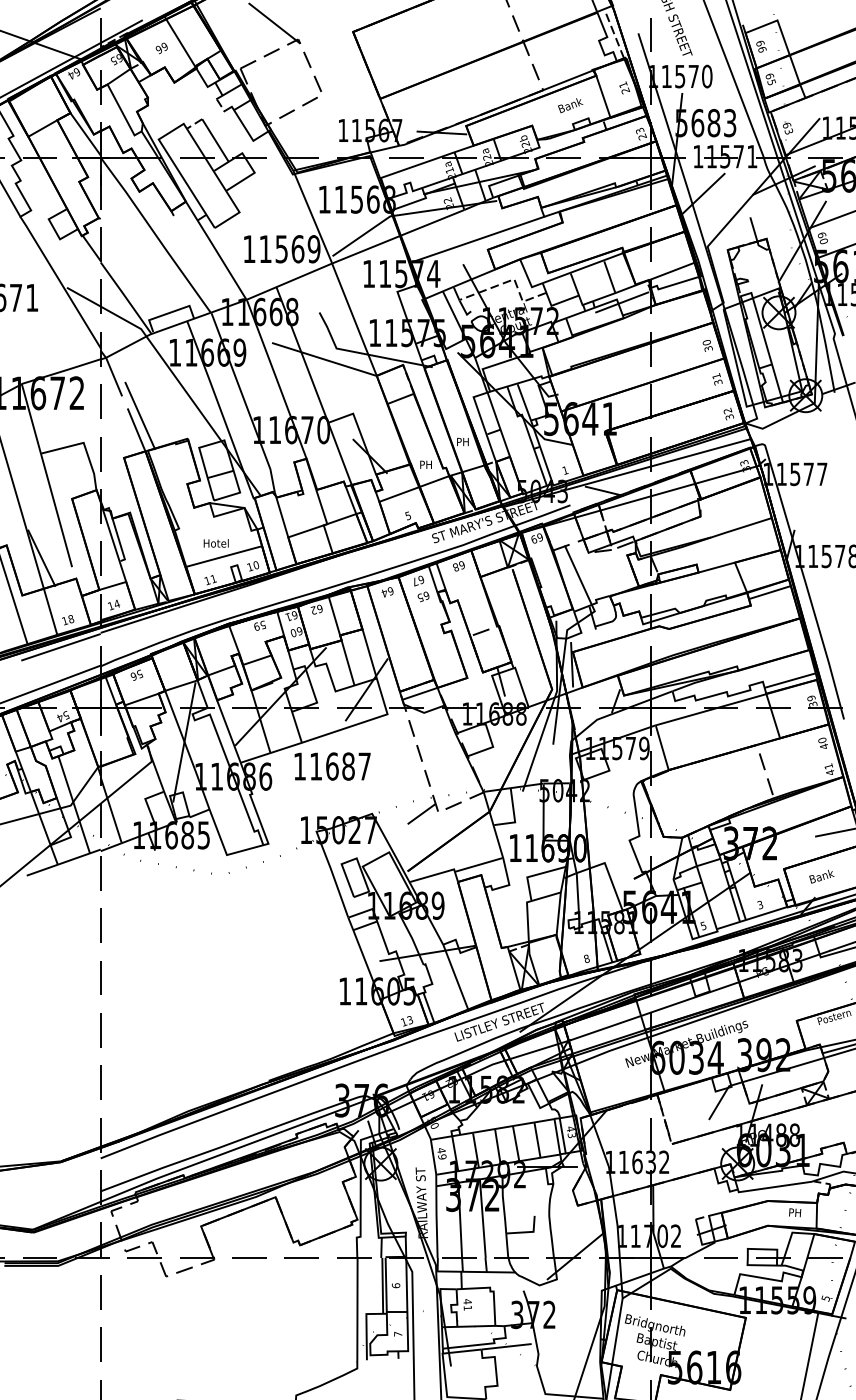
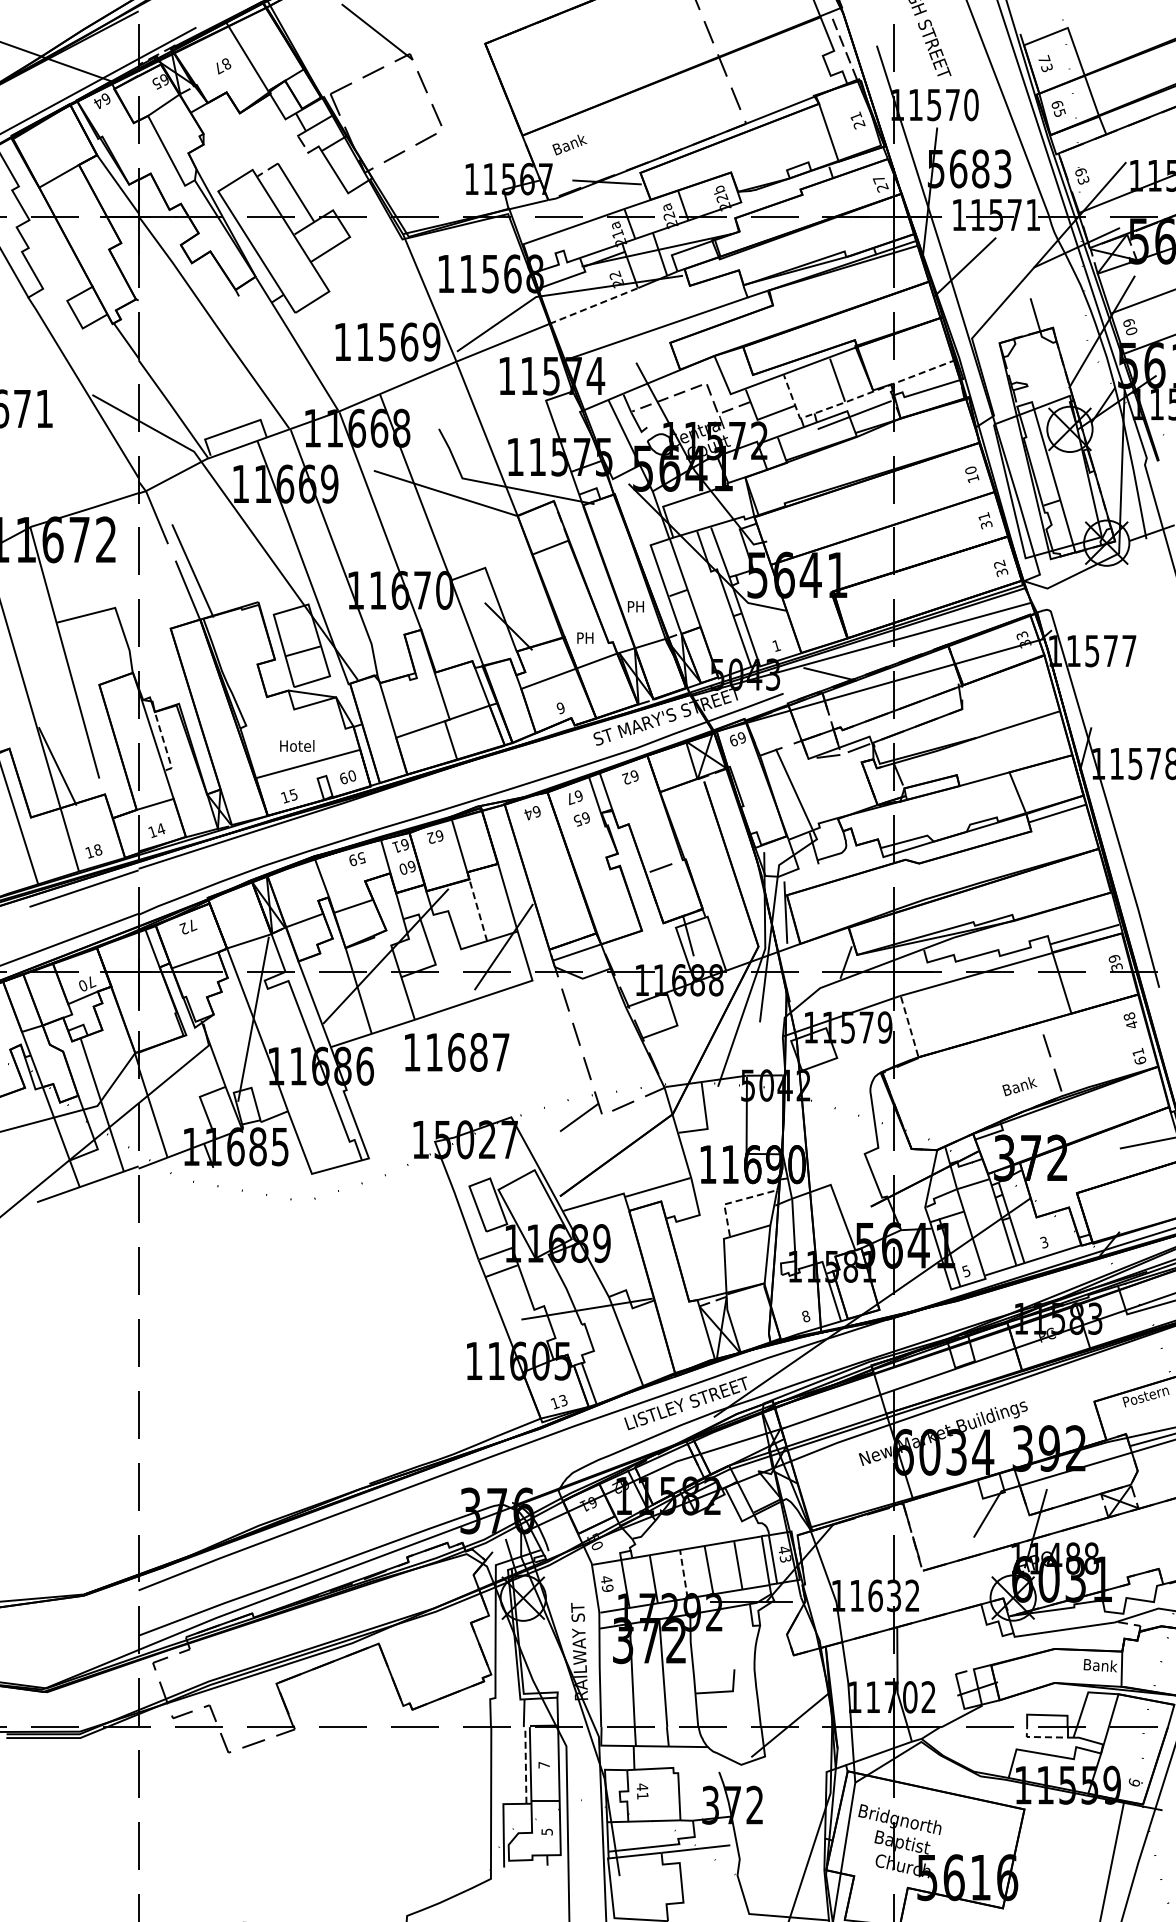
text: (761, 46) -> (1045, 63), 66 -> 73
text: (161, 48) -> (222, 66), 66 -> 87
text: (570, 105) -> (569, 144), moved
text: (639, 130) -> (878, 179), 23 -> 27
line: (432, 223) -> (593, 306), solid -> dashed
line: (622, 290) -> (855, 398), solid -> dashed
text: (708, 348) -> (973, 478), 30 -> 10
text: (407, 516) -> (560, 708), 5 -> 9
line: (119, 541) -> (164, 743), solid -> dashed
text: (249, 567) -> (343, 778), 10 -> 60
text: (456, 567) -> (626, 778), 68 -> 62
text: (213, 578) -> (293, 794), 11 -> 15
line: (348, 662) -> (478, 909), solid -> dashed
text: (137, 674) -> (188, 926), 56 -> 72
text: (63, 716) -> (87, 983), 54 -> 70
text: (822, 740) -> (1129, 1016), 40 -> 48
line: (662, 748) -> (909, 1027), solid -> dashed
text: (830, 772) -> (1140, 1060), 41 -> 61
line: (534, 875) -> (734, 1201), solid -> dashed
text: (821, 876) -> (1019, 1086), moved
line: (497, 1146) -> (683, 1573), solid -> dashed
text: (801, 1213) -> (1101, 1665), PH -> Bank
line: (760, 1265) -> (1044, 1737), solid -> dashed
line: (382, 1285) -> (525, 1764), solid -> dashed
text: (395, 1285) -> (543, 1764), 6 -> 7
text: (825, 1298) -> (1133, 1782), 5 -> 6
text: (397, 1333) -> (546, 1831), 7 -> 5

